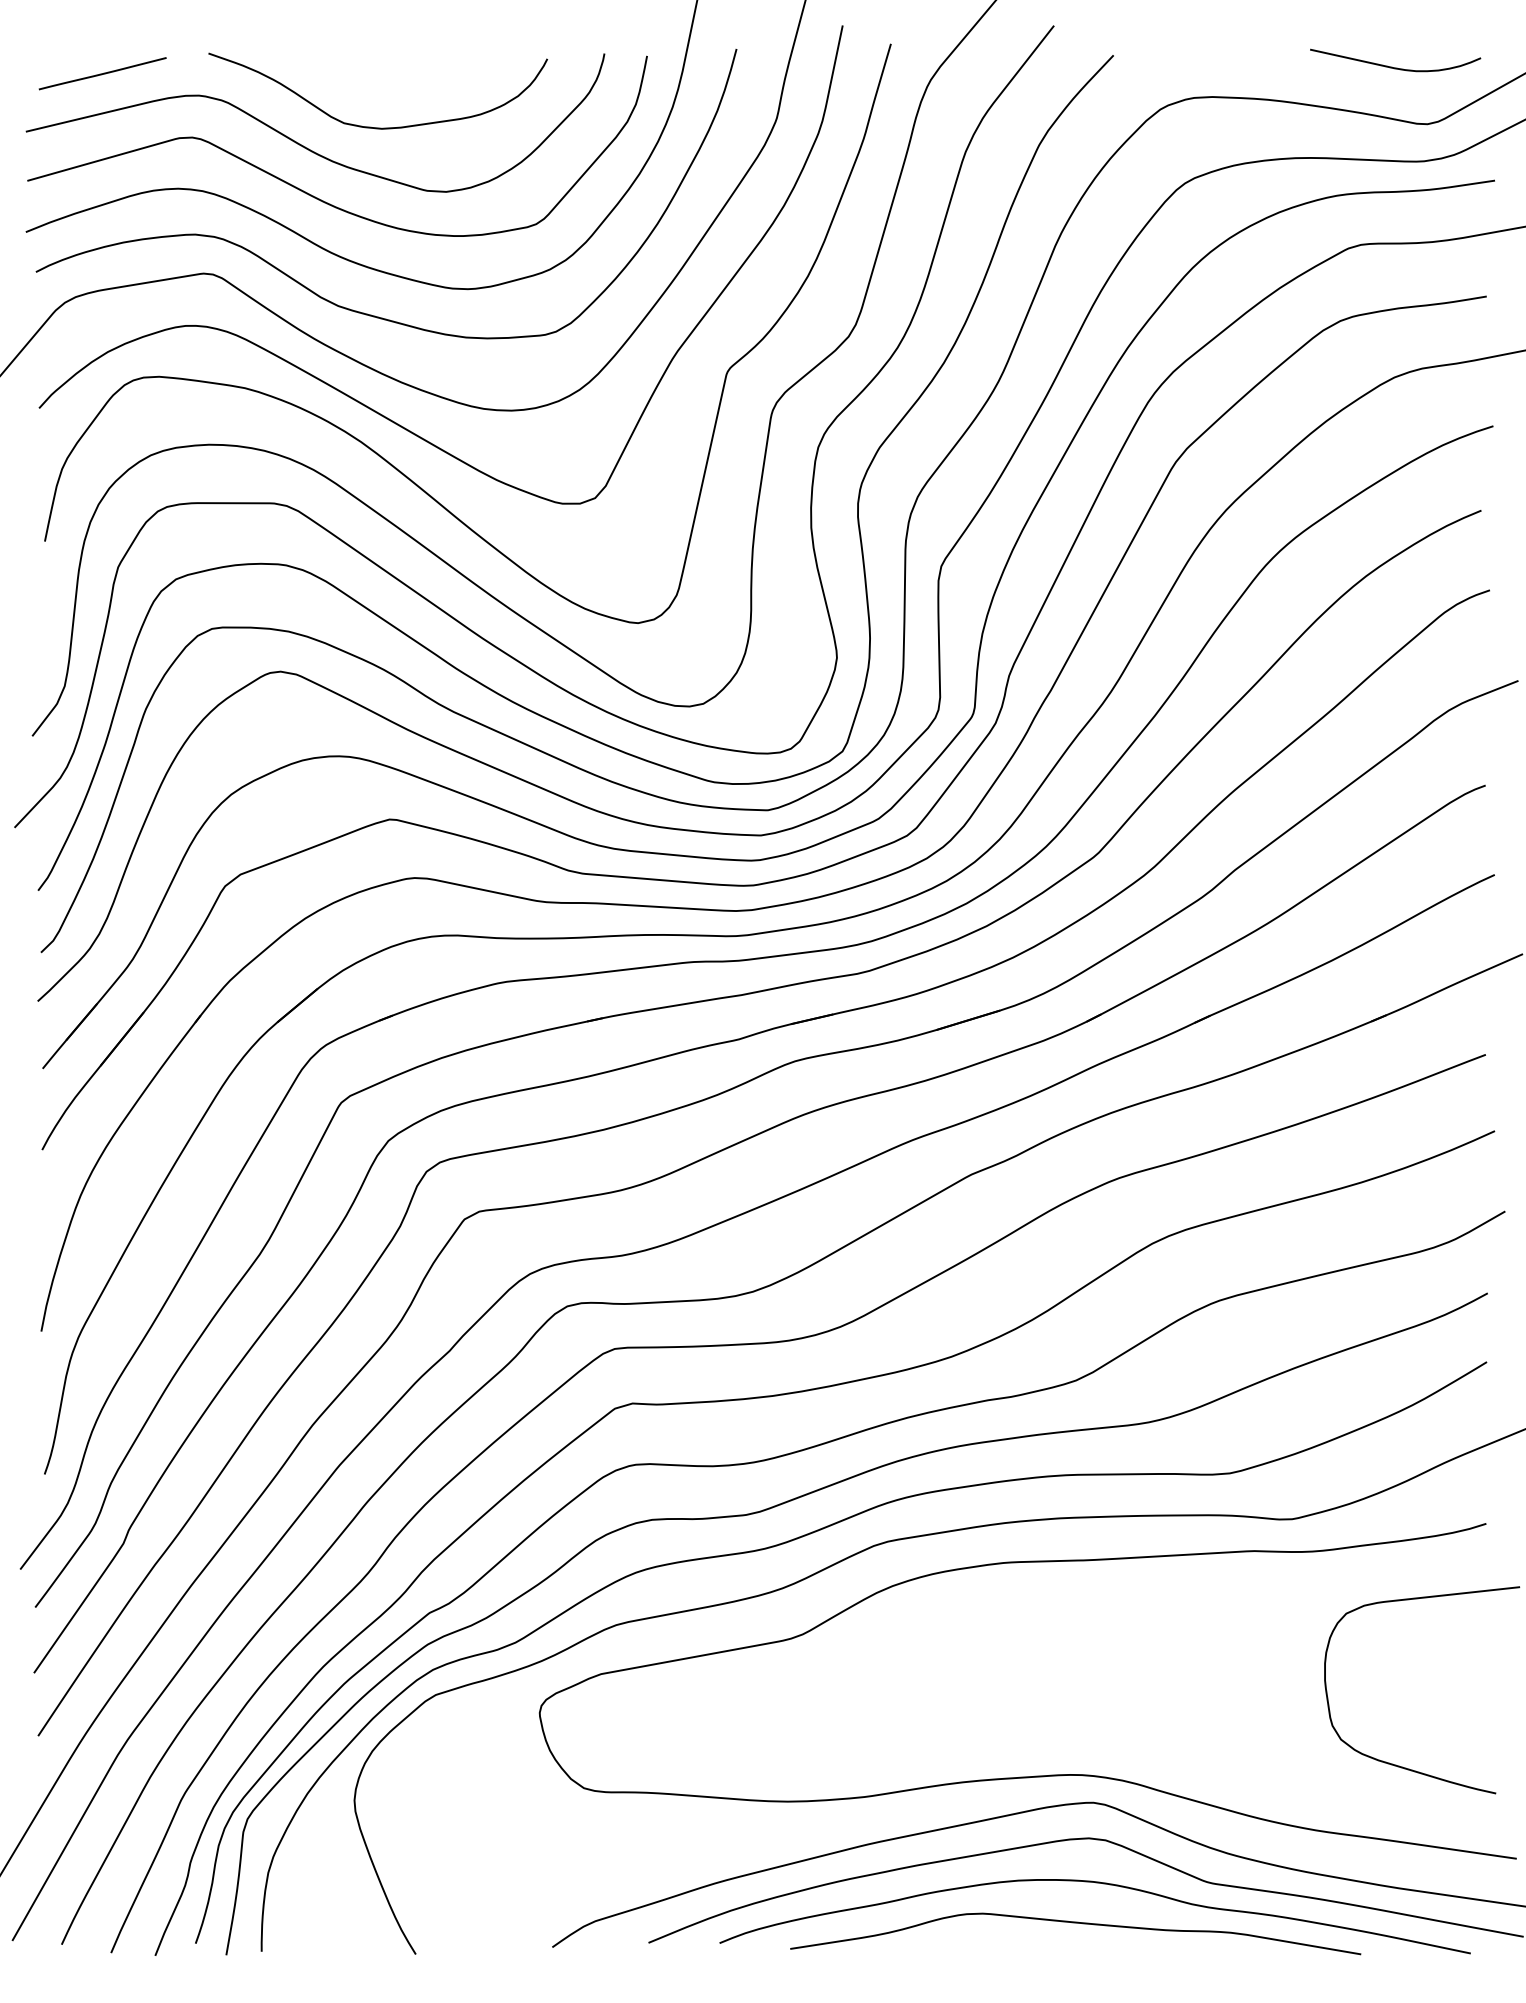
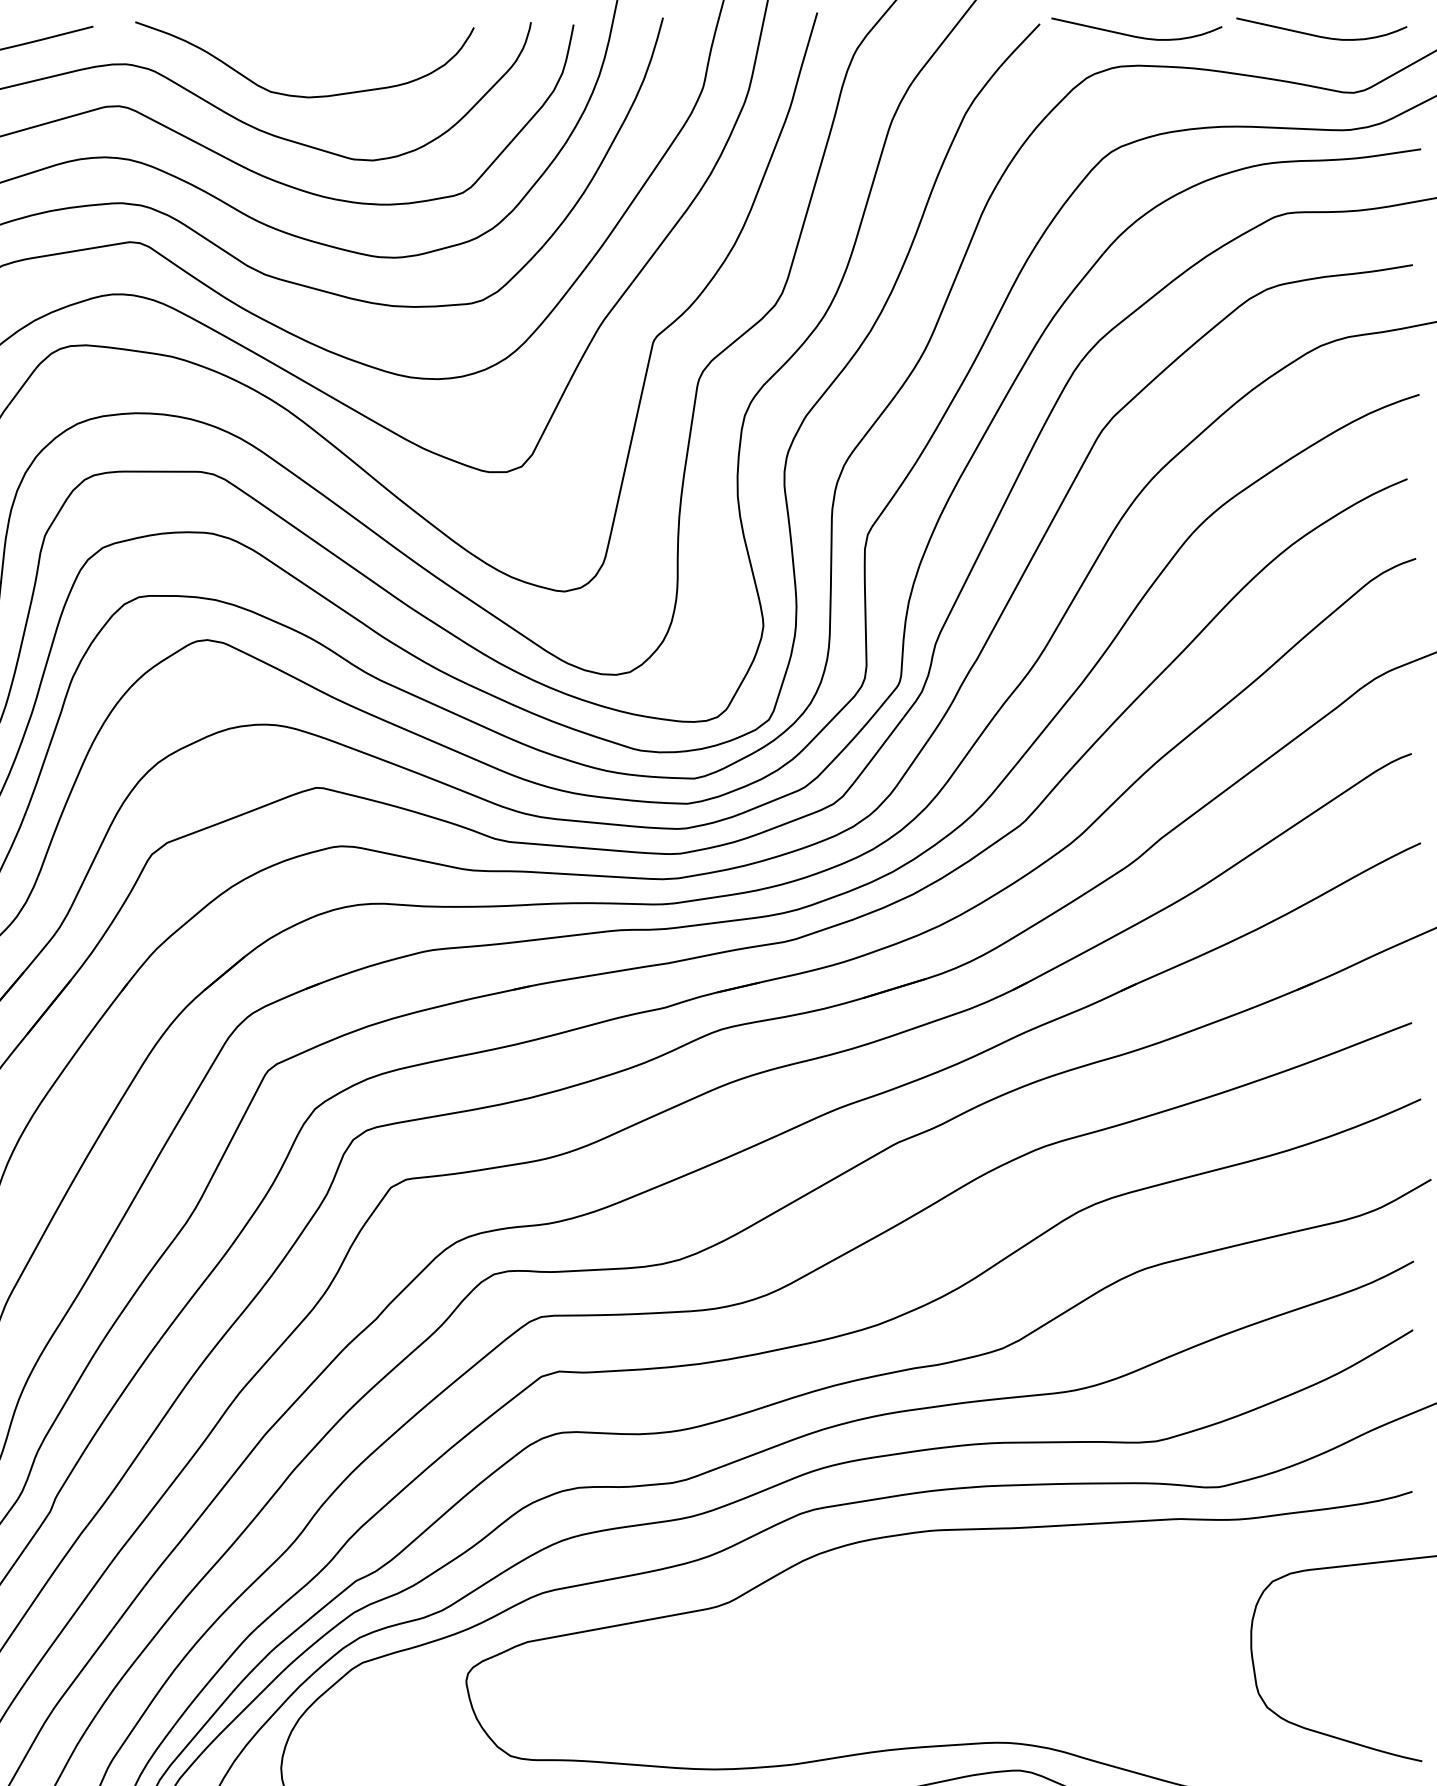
curve: (1207, 66) -> (1133, 35), added

